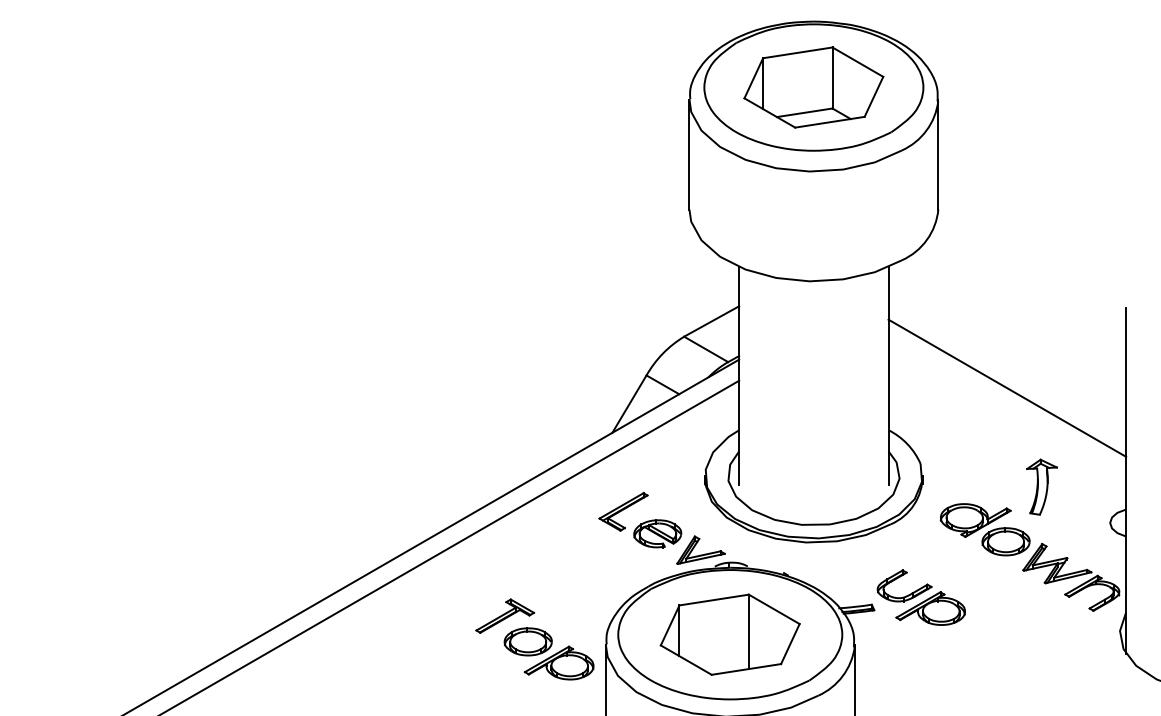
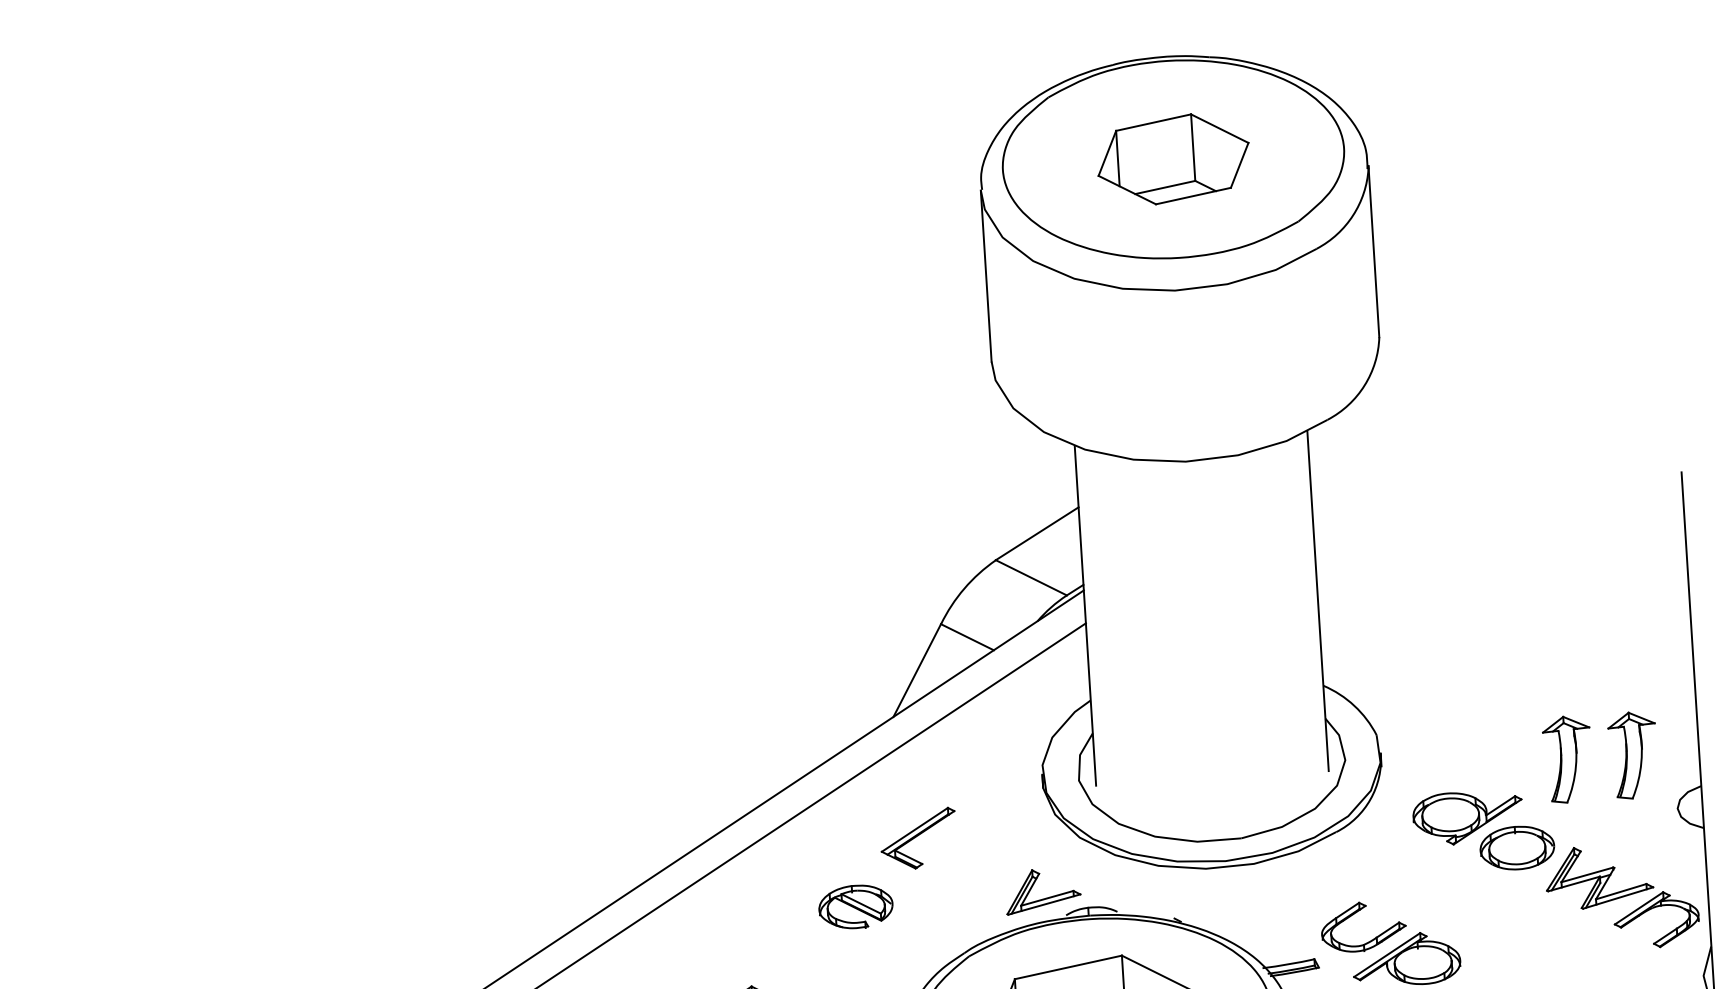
part: (813, 87) -> (1172, 159), size x0.7
line: (1007, 387) -> (1504, 607), removed
part: (1083, 486) -> (1632, 754), added
part: (657, 533) -> (855, 906), moved

